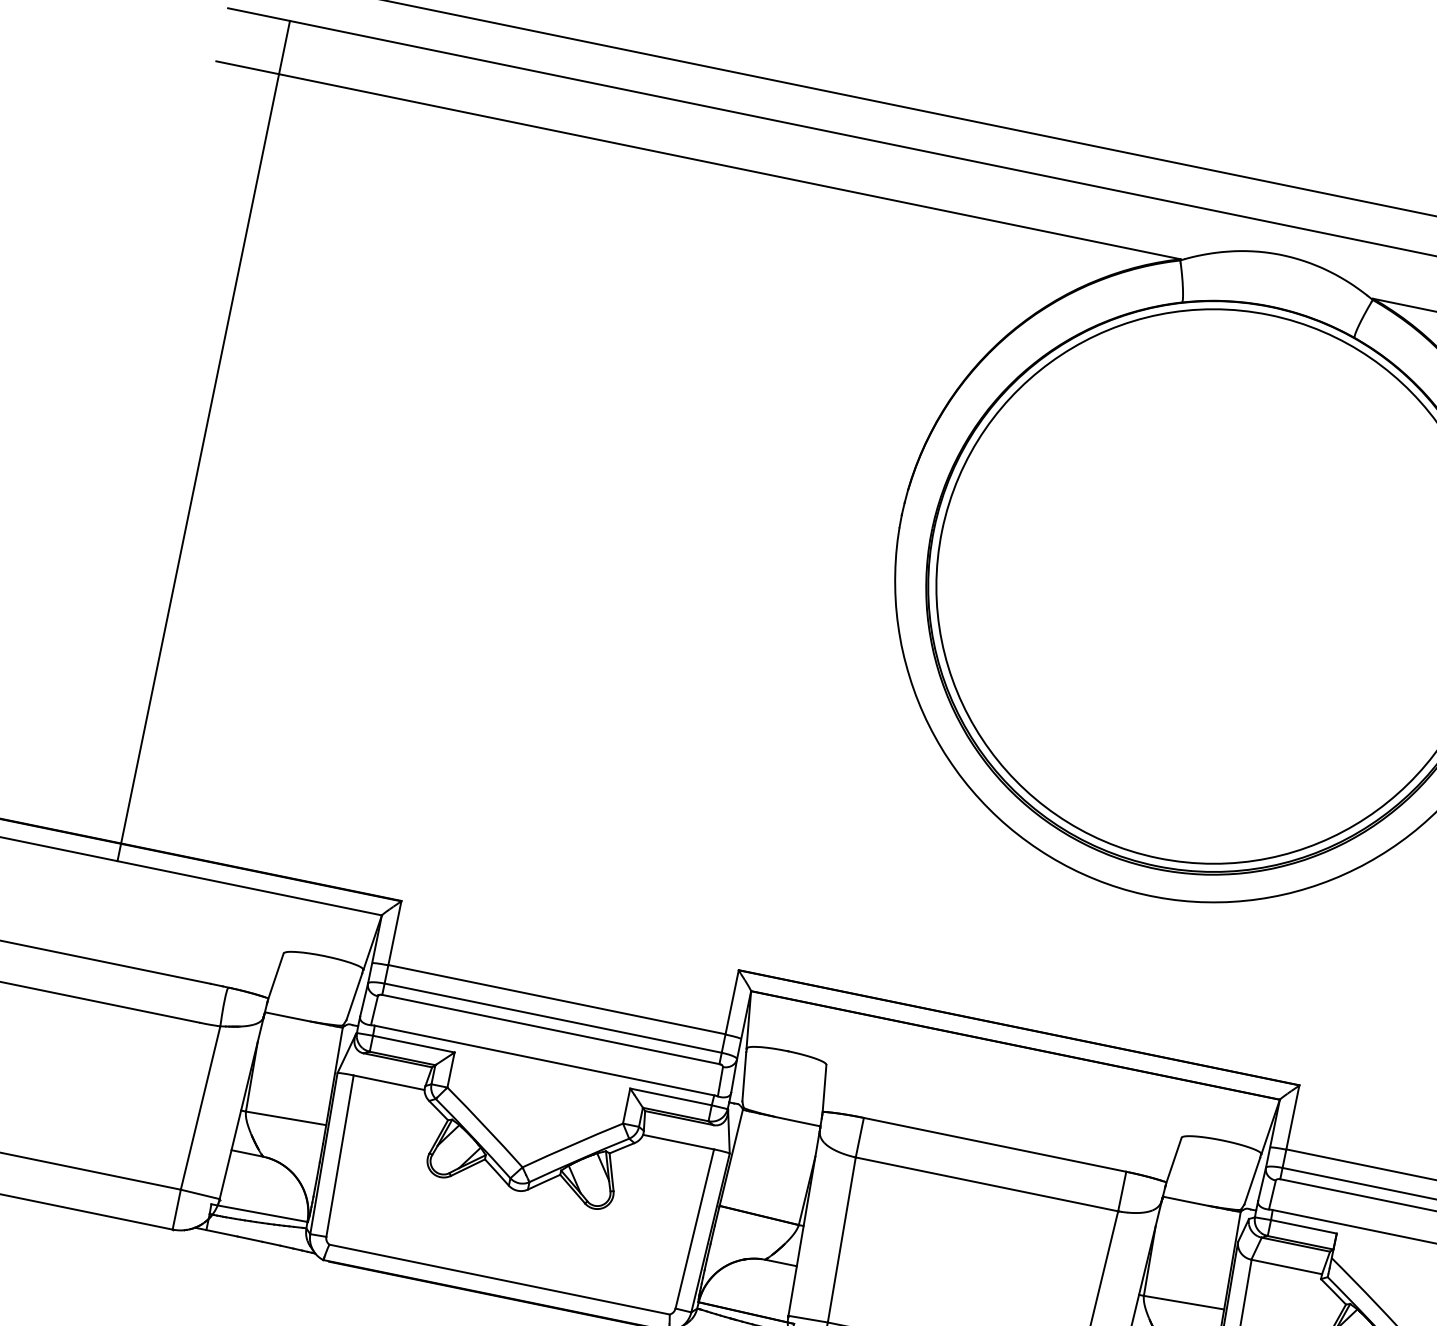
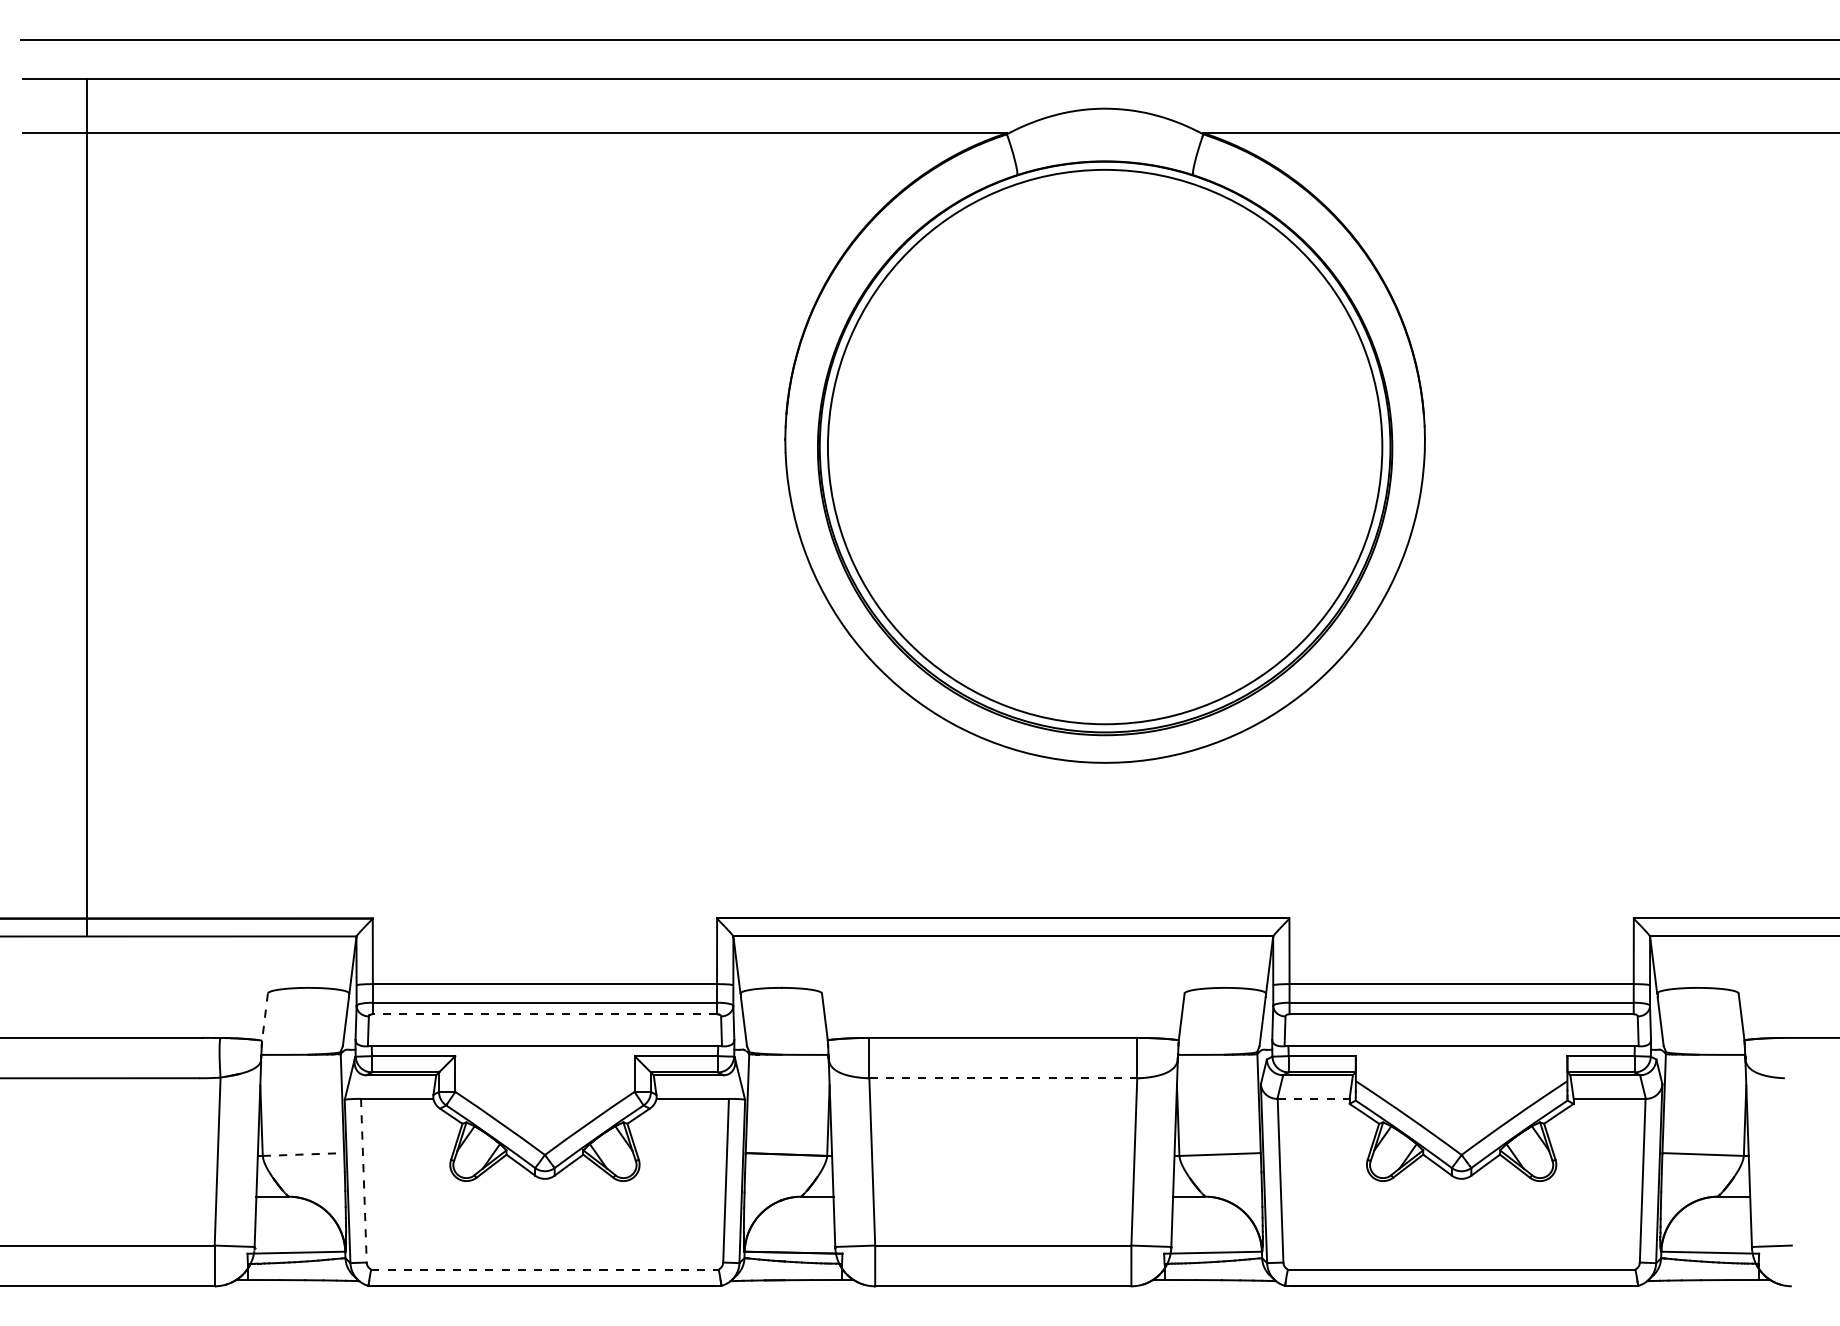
line: (276, 976) -> (265, 1017), solid -> dashed
line: (550, 1029) -> (544, 1014), solid -> dashed
line: (286, 1118) -> (303, 1154), solid -> dashed
line: (339, 1155) -> (363, 1180), solid -> dashed
line: (987, 1184) -> (1003, 1078), solid -> dashed
line: (1286, 1266) -> (1313, 1098), solid -> dashed
line: (499, 1279) -> (544, 1269), solid -> dashed

